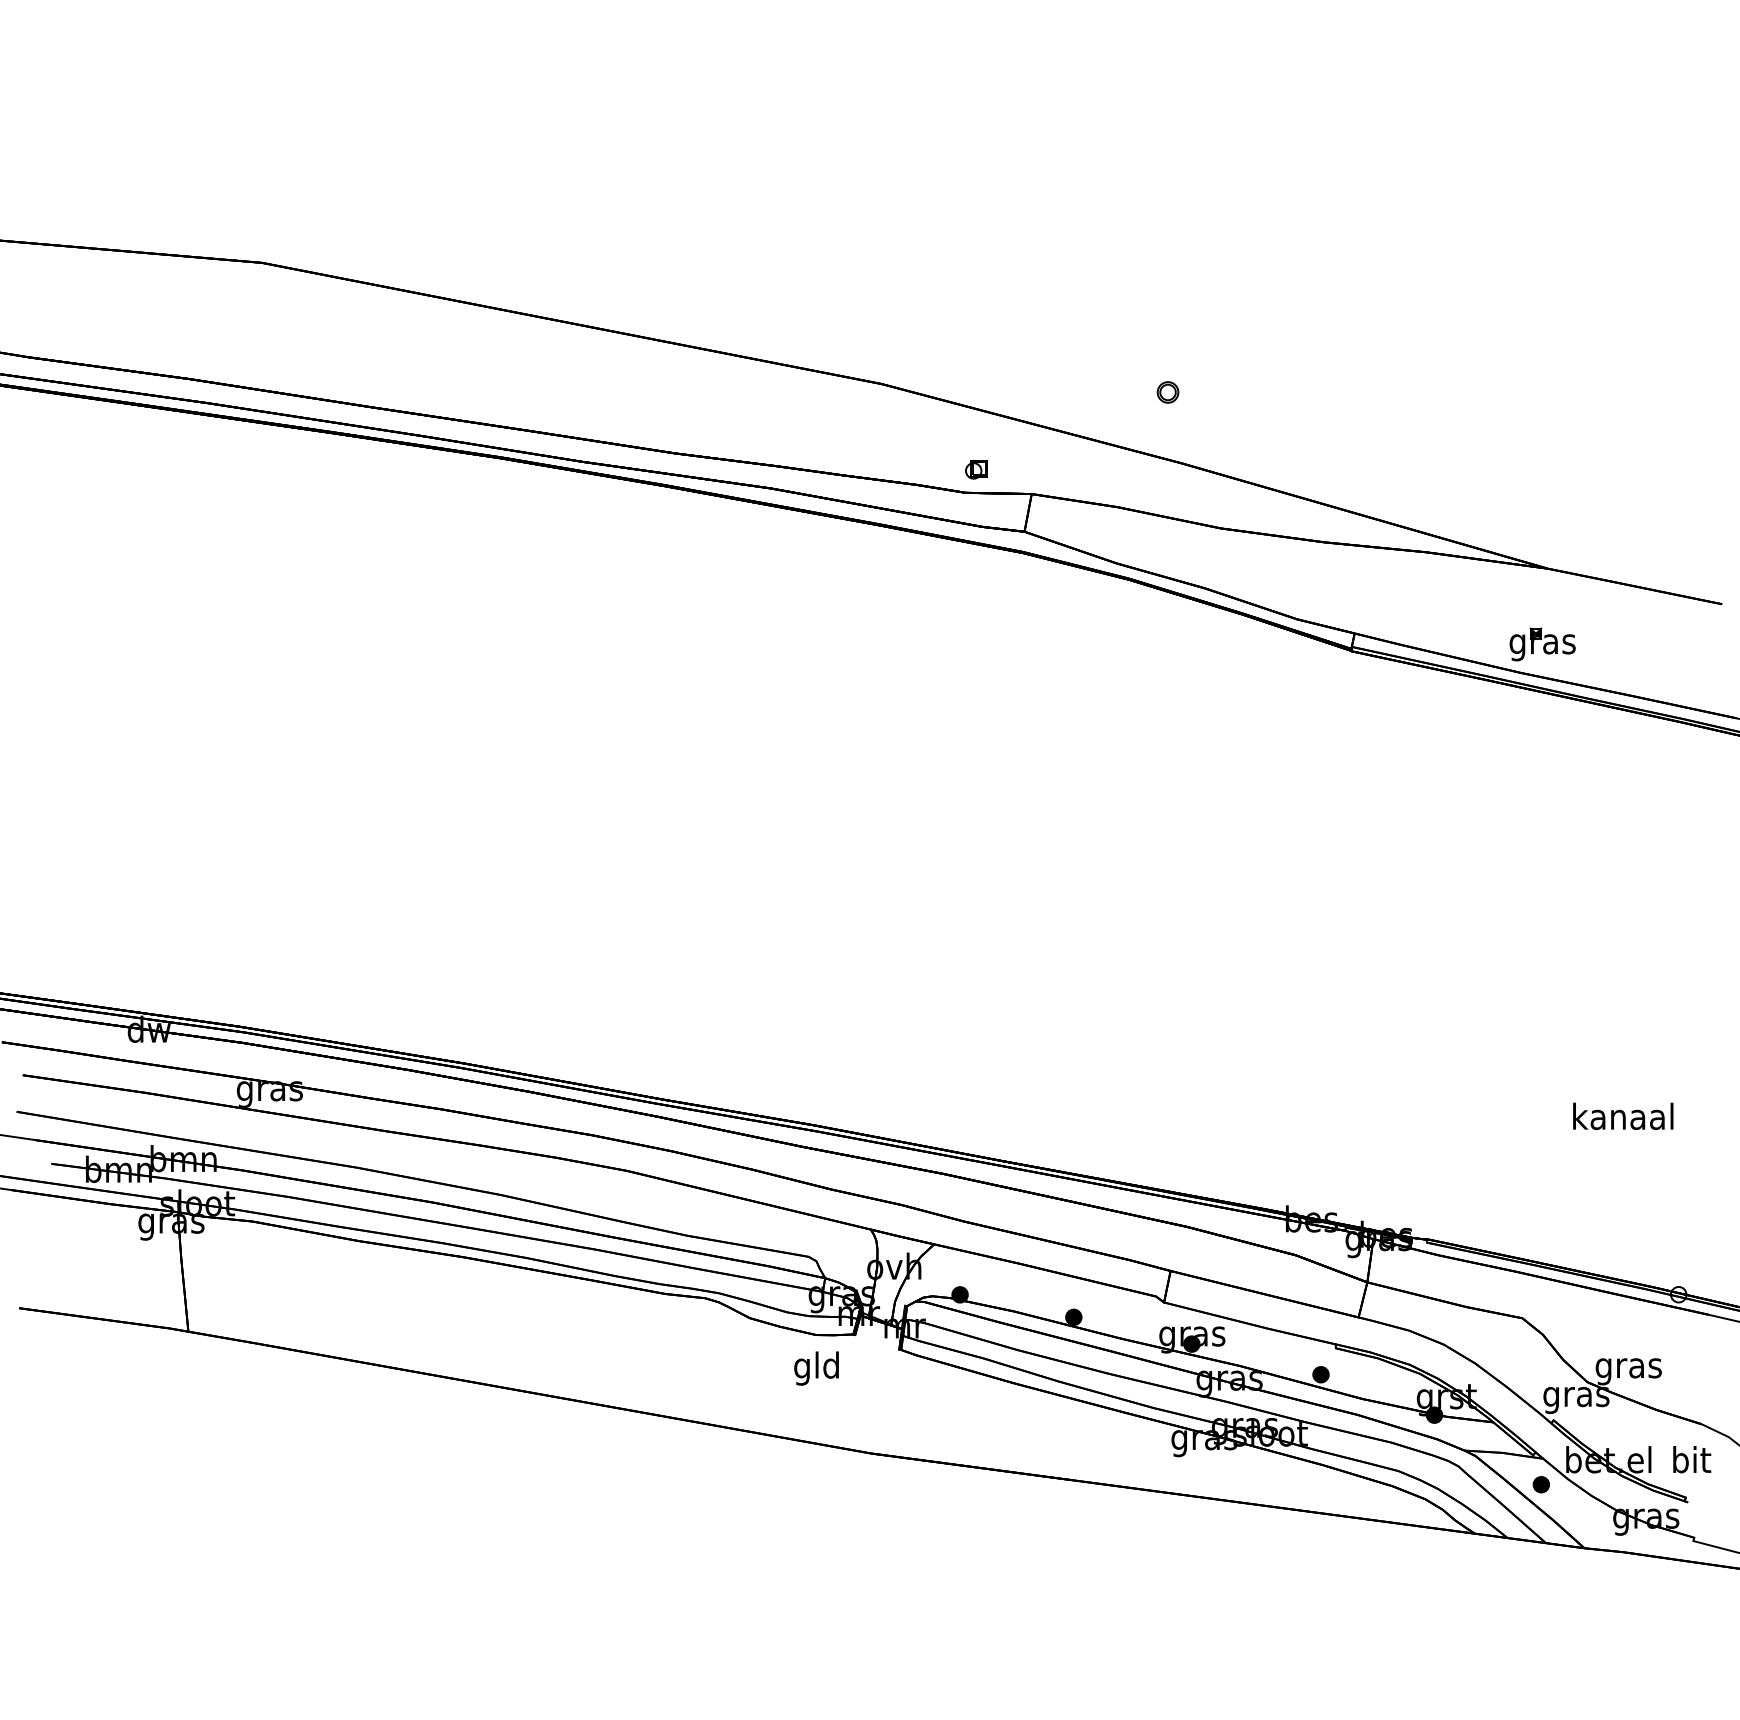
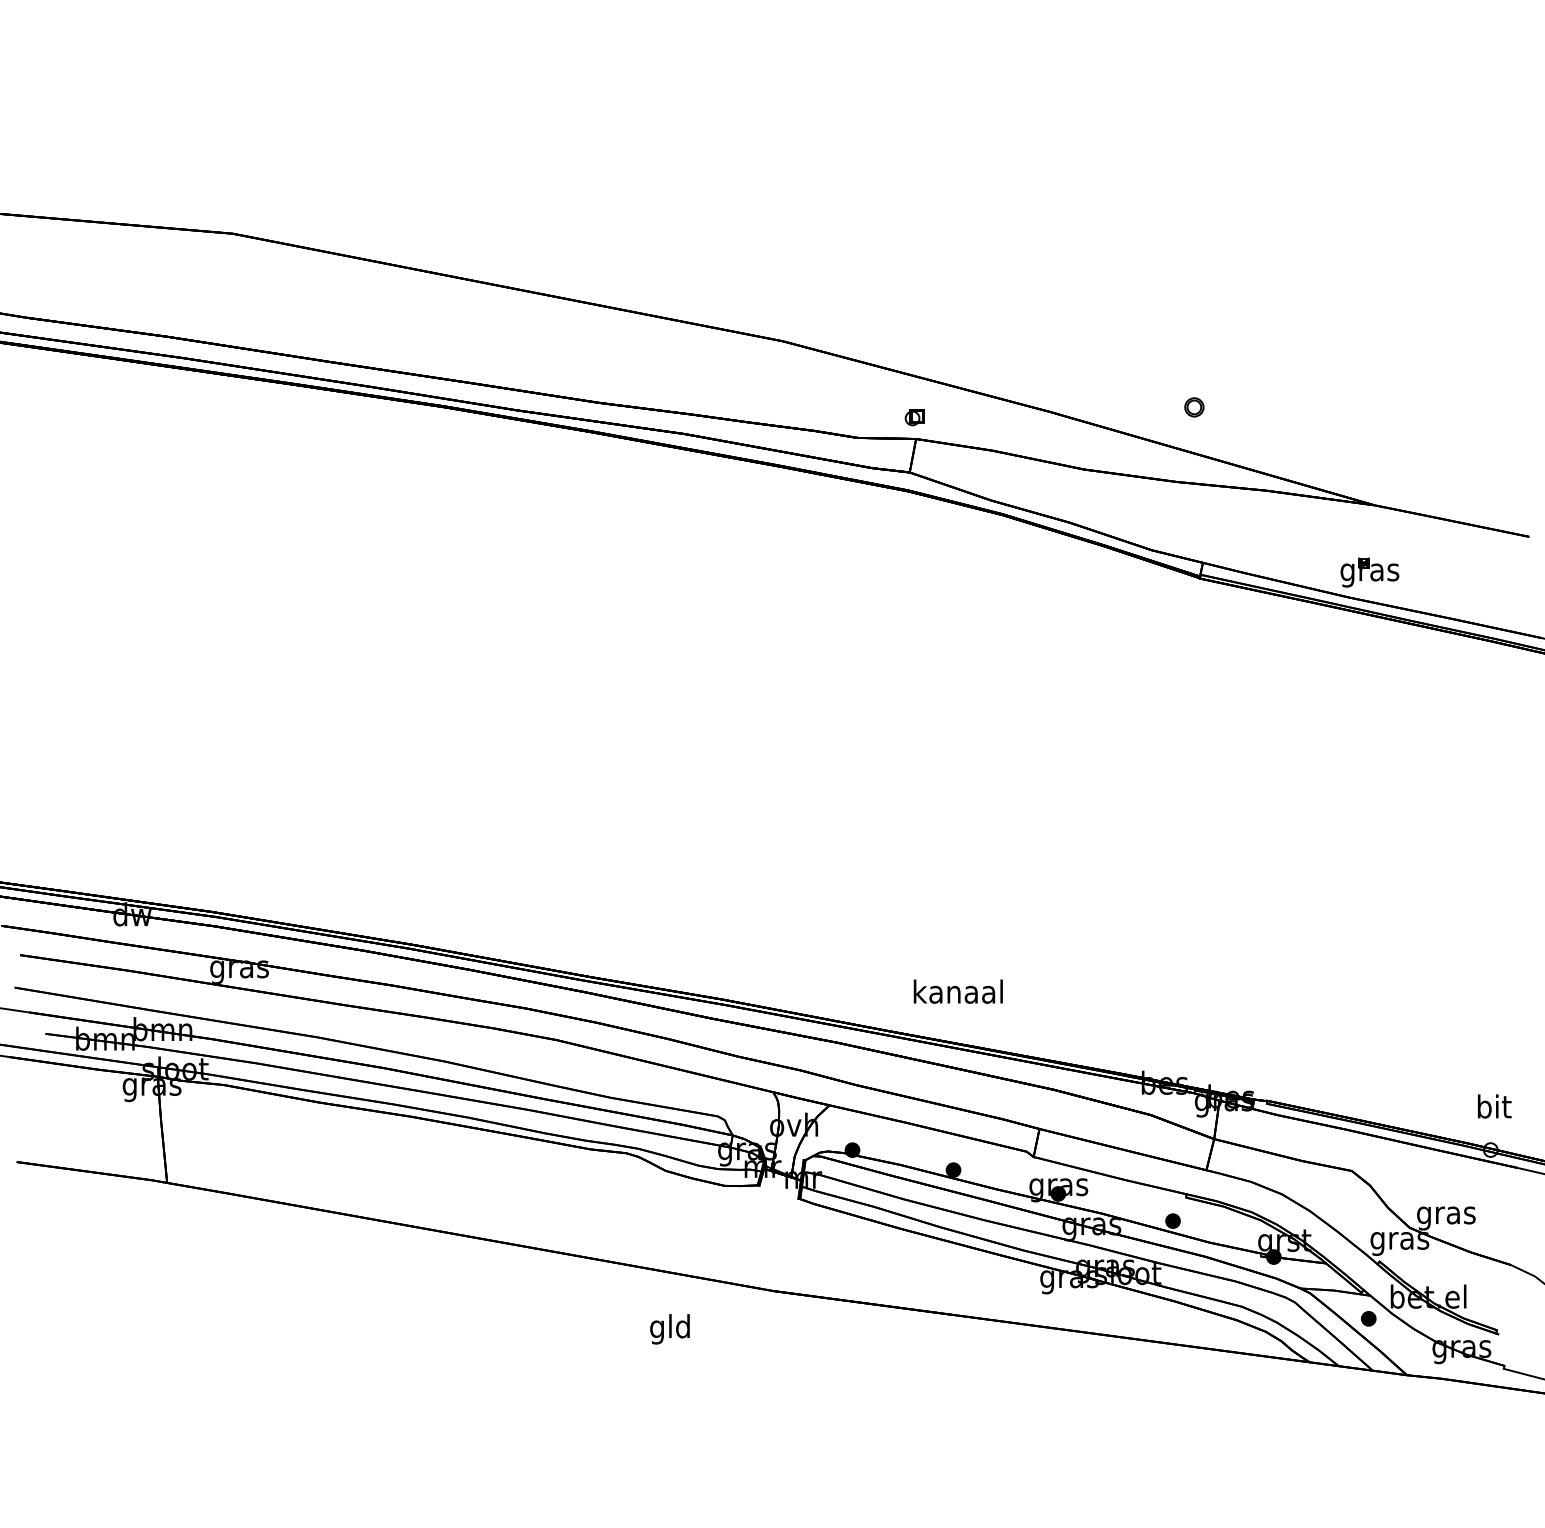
part: (1167, 392) -> (1193, 407), moved
part: (976, 469) -> (915, 417), moved
text: (1623, 1116) -> (958, 991), moved
text: (816, 1368) -> (669, 1329), moved
text: (1692, 1459) -> (1494, 1106), moved

